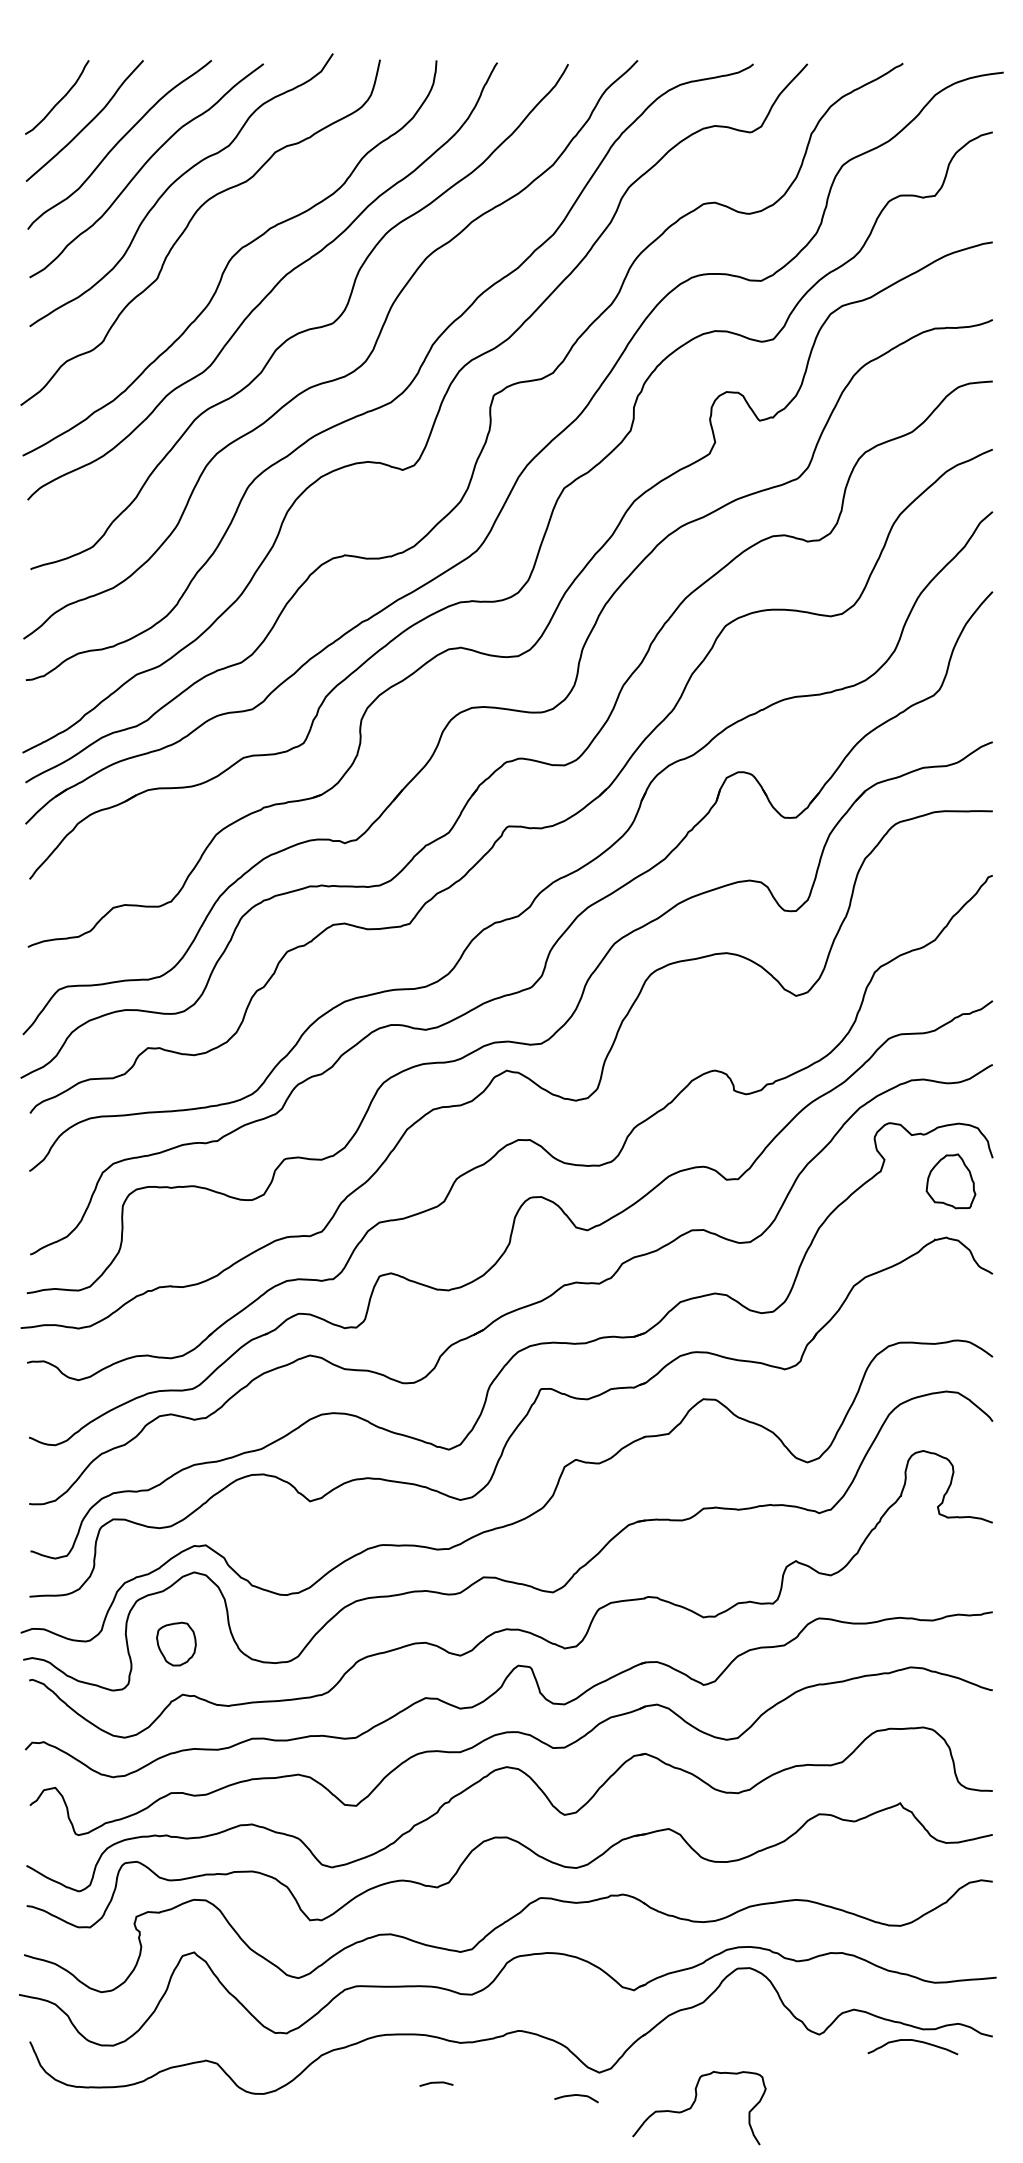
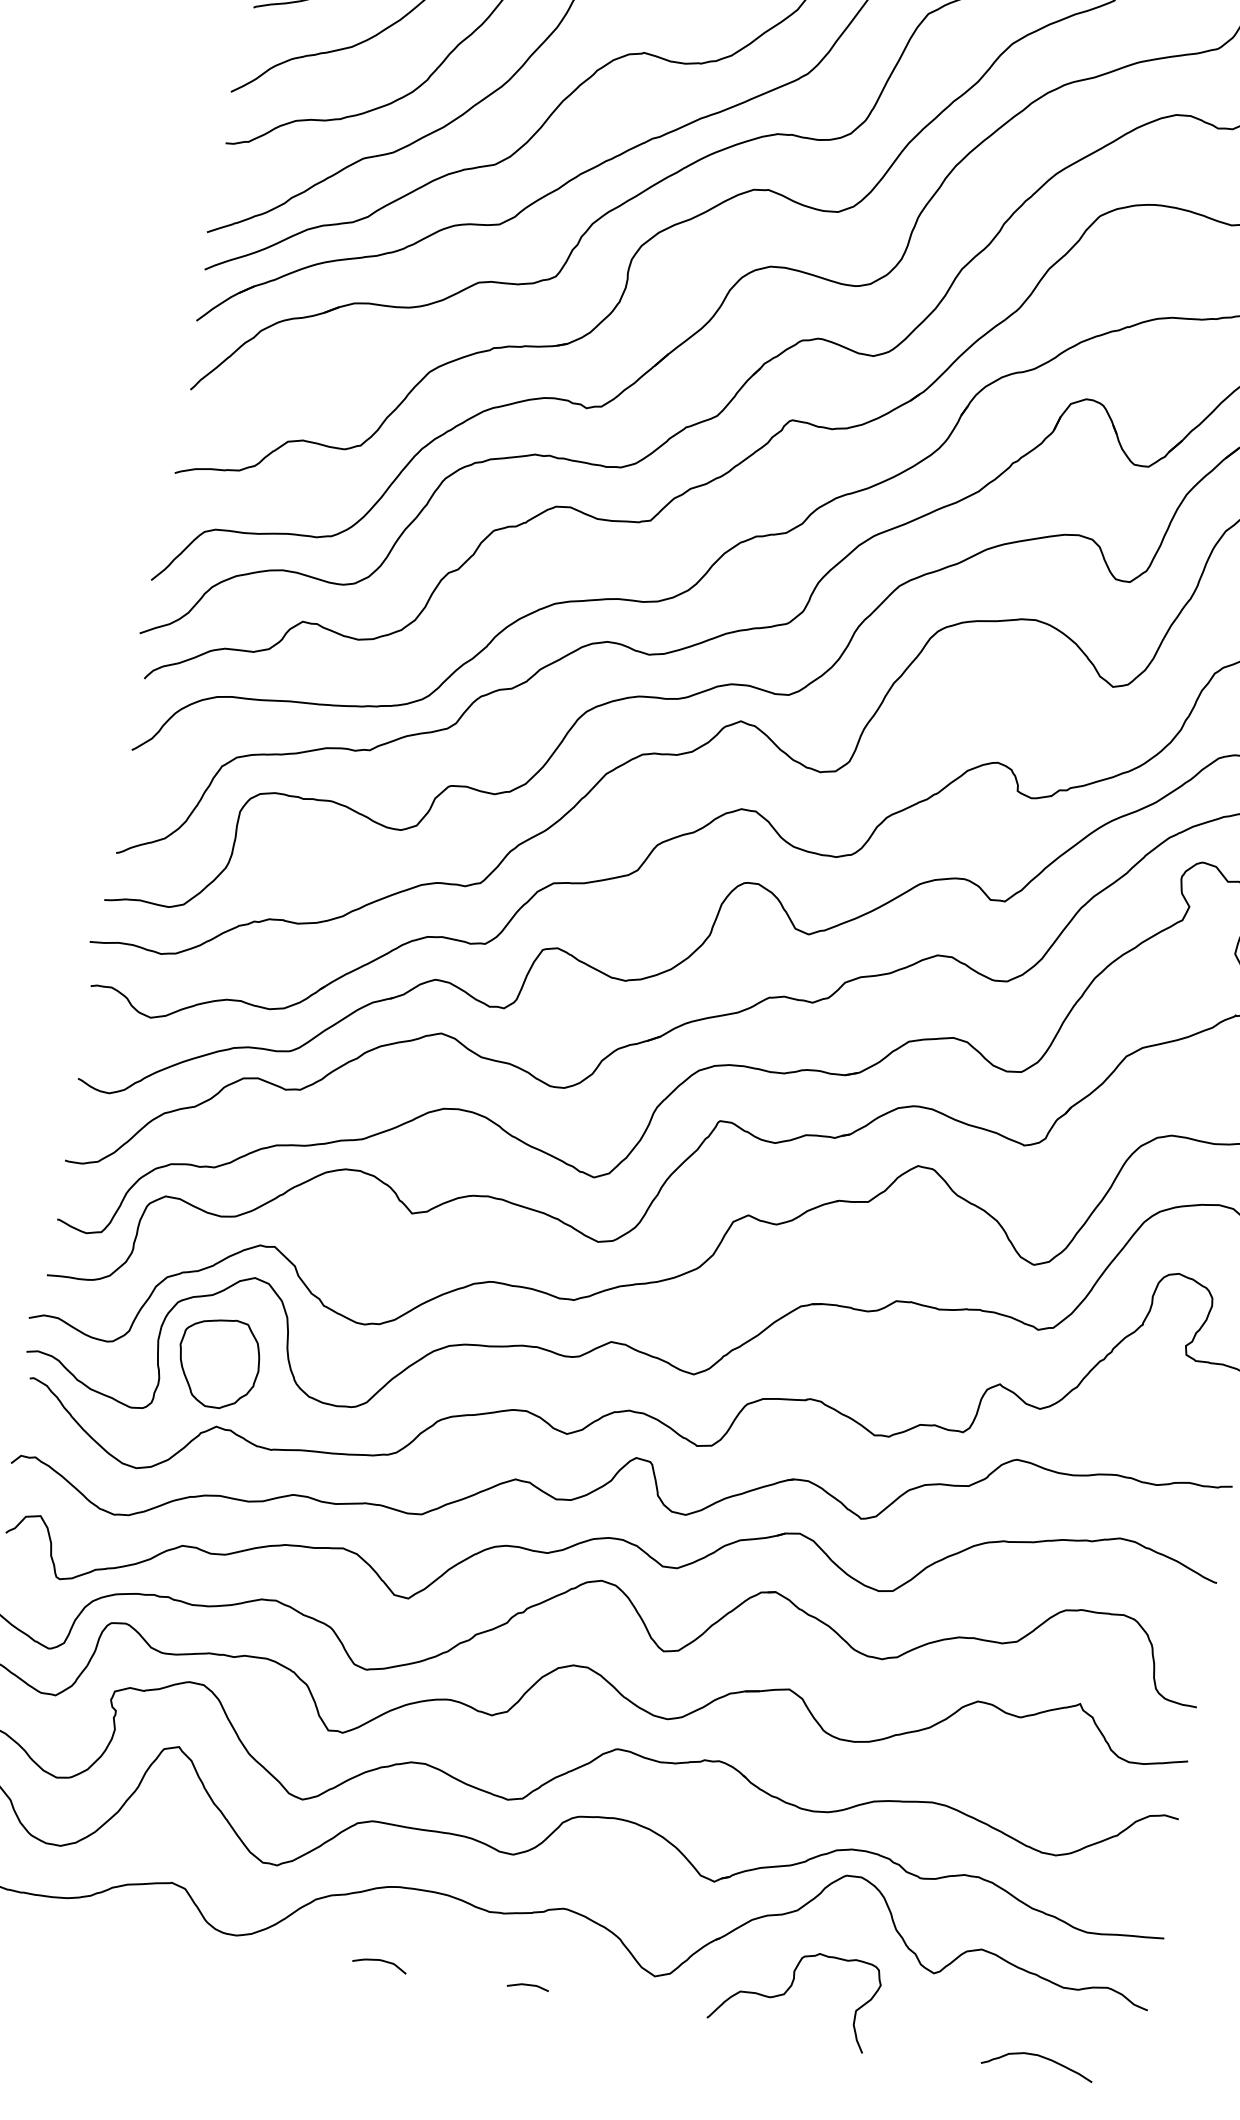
part: (176, 1643) -> (218, 1362), size x1.67
curve: (913, 2041) -> (1039, 2057), moved
line: (436, 2083) -> (528, 1986), moved
curve: (578, 2096) -> (382, 1962), moved
curve: (693, 2105) -> (788, 1991), moved

